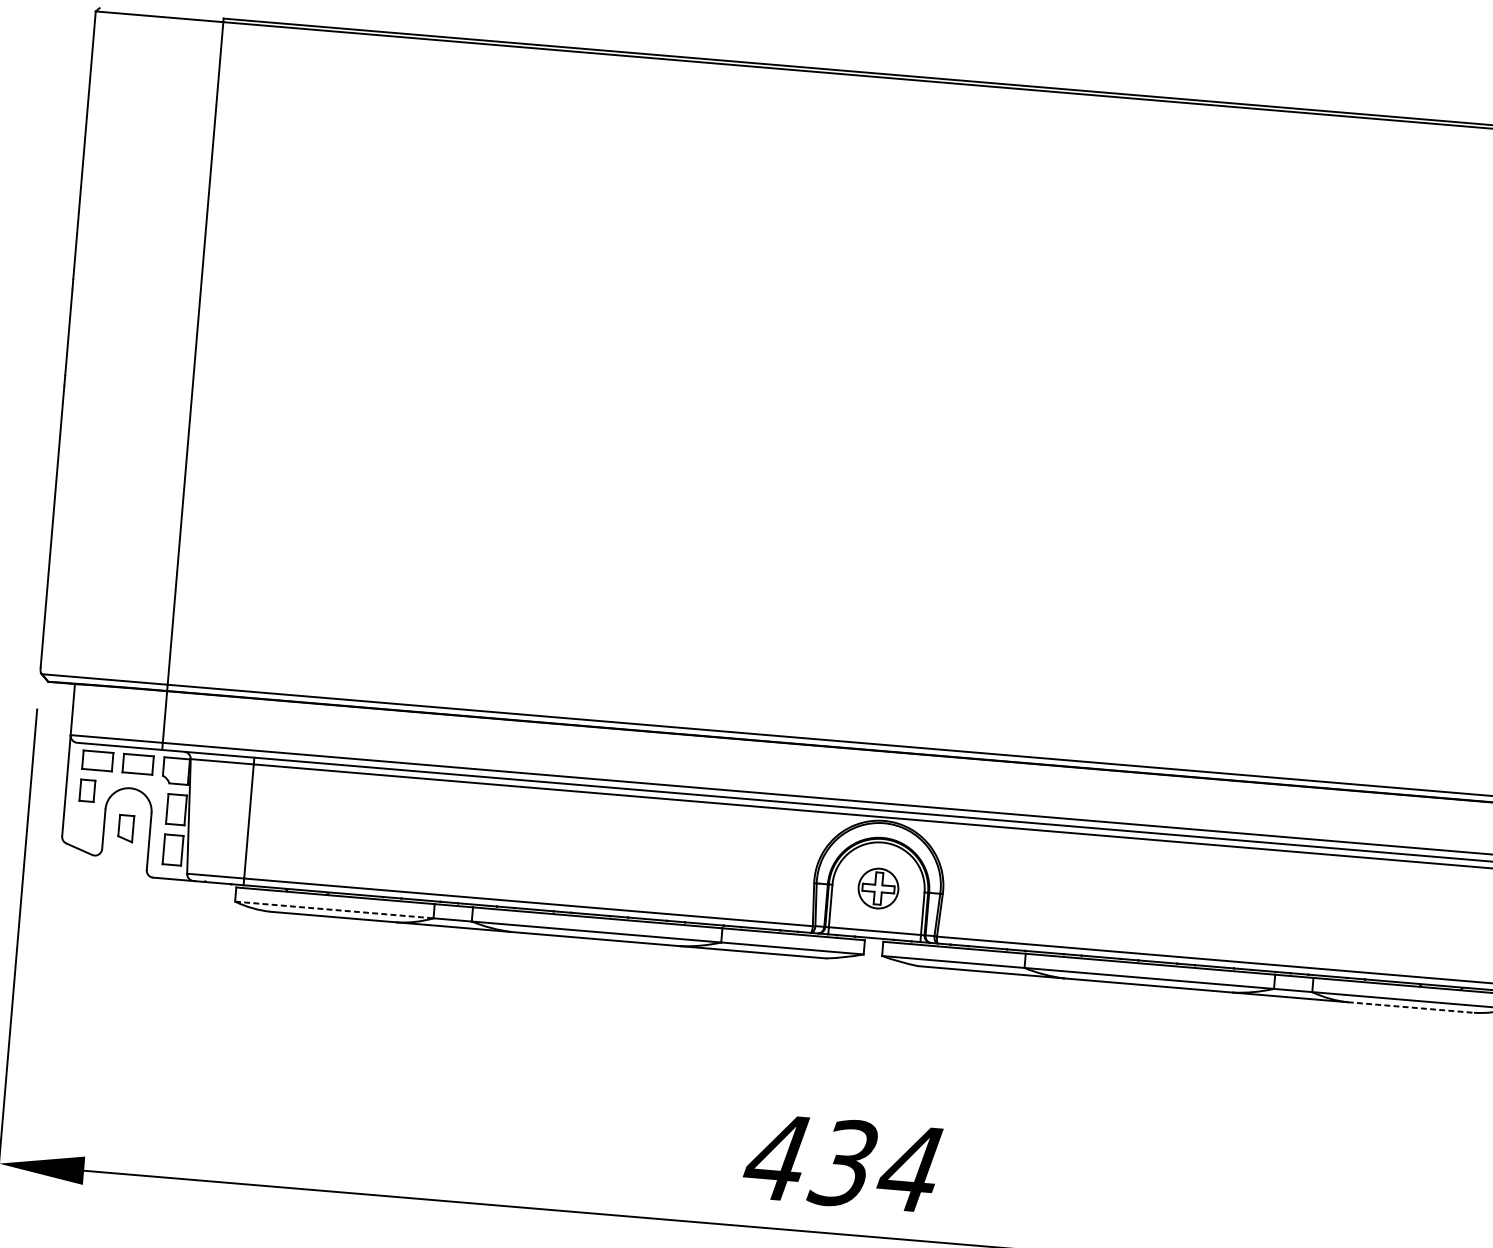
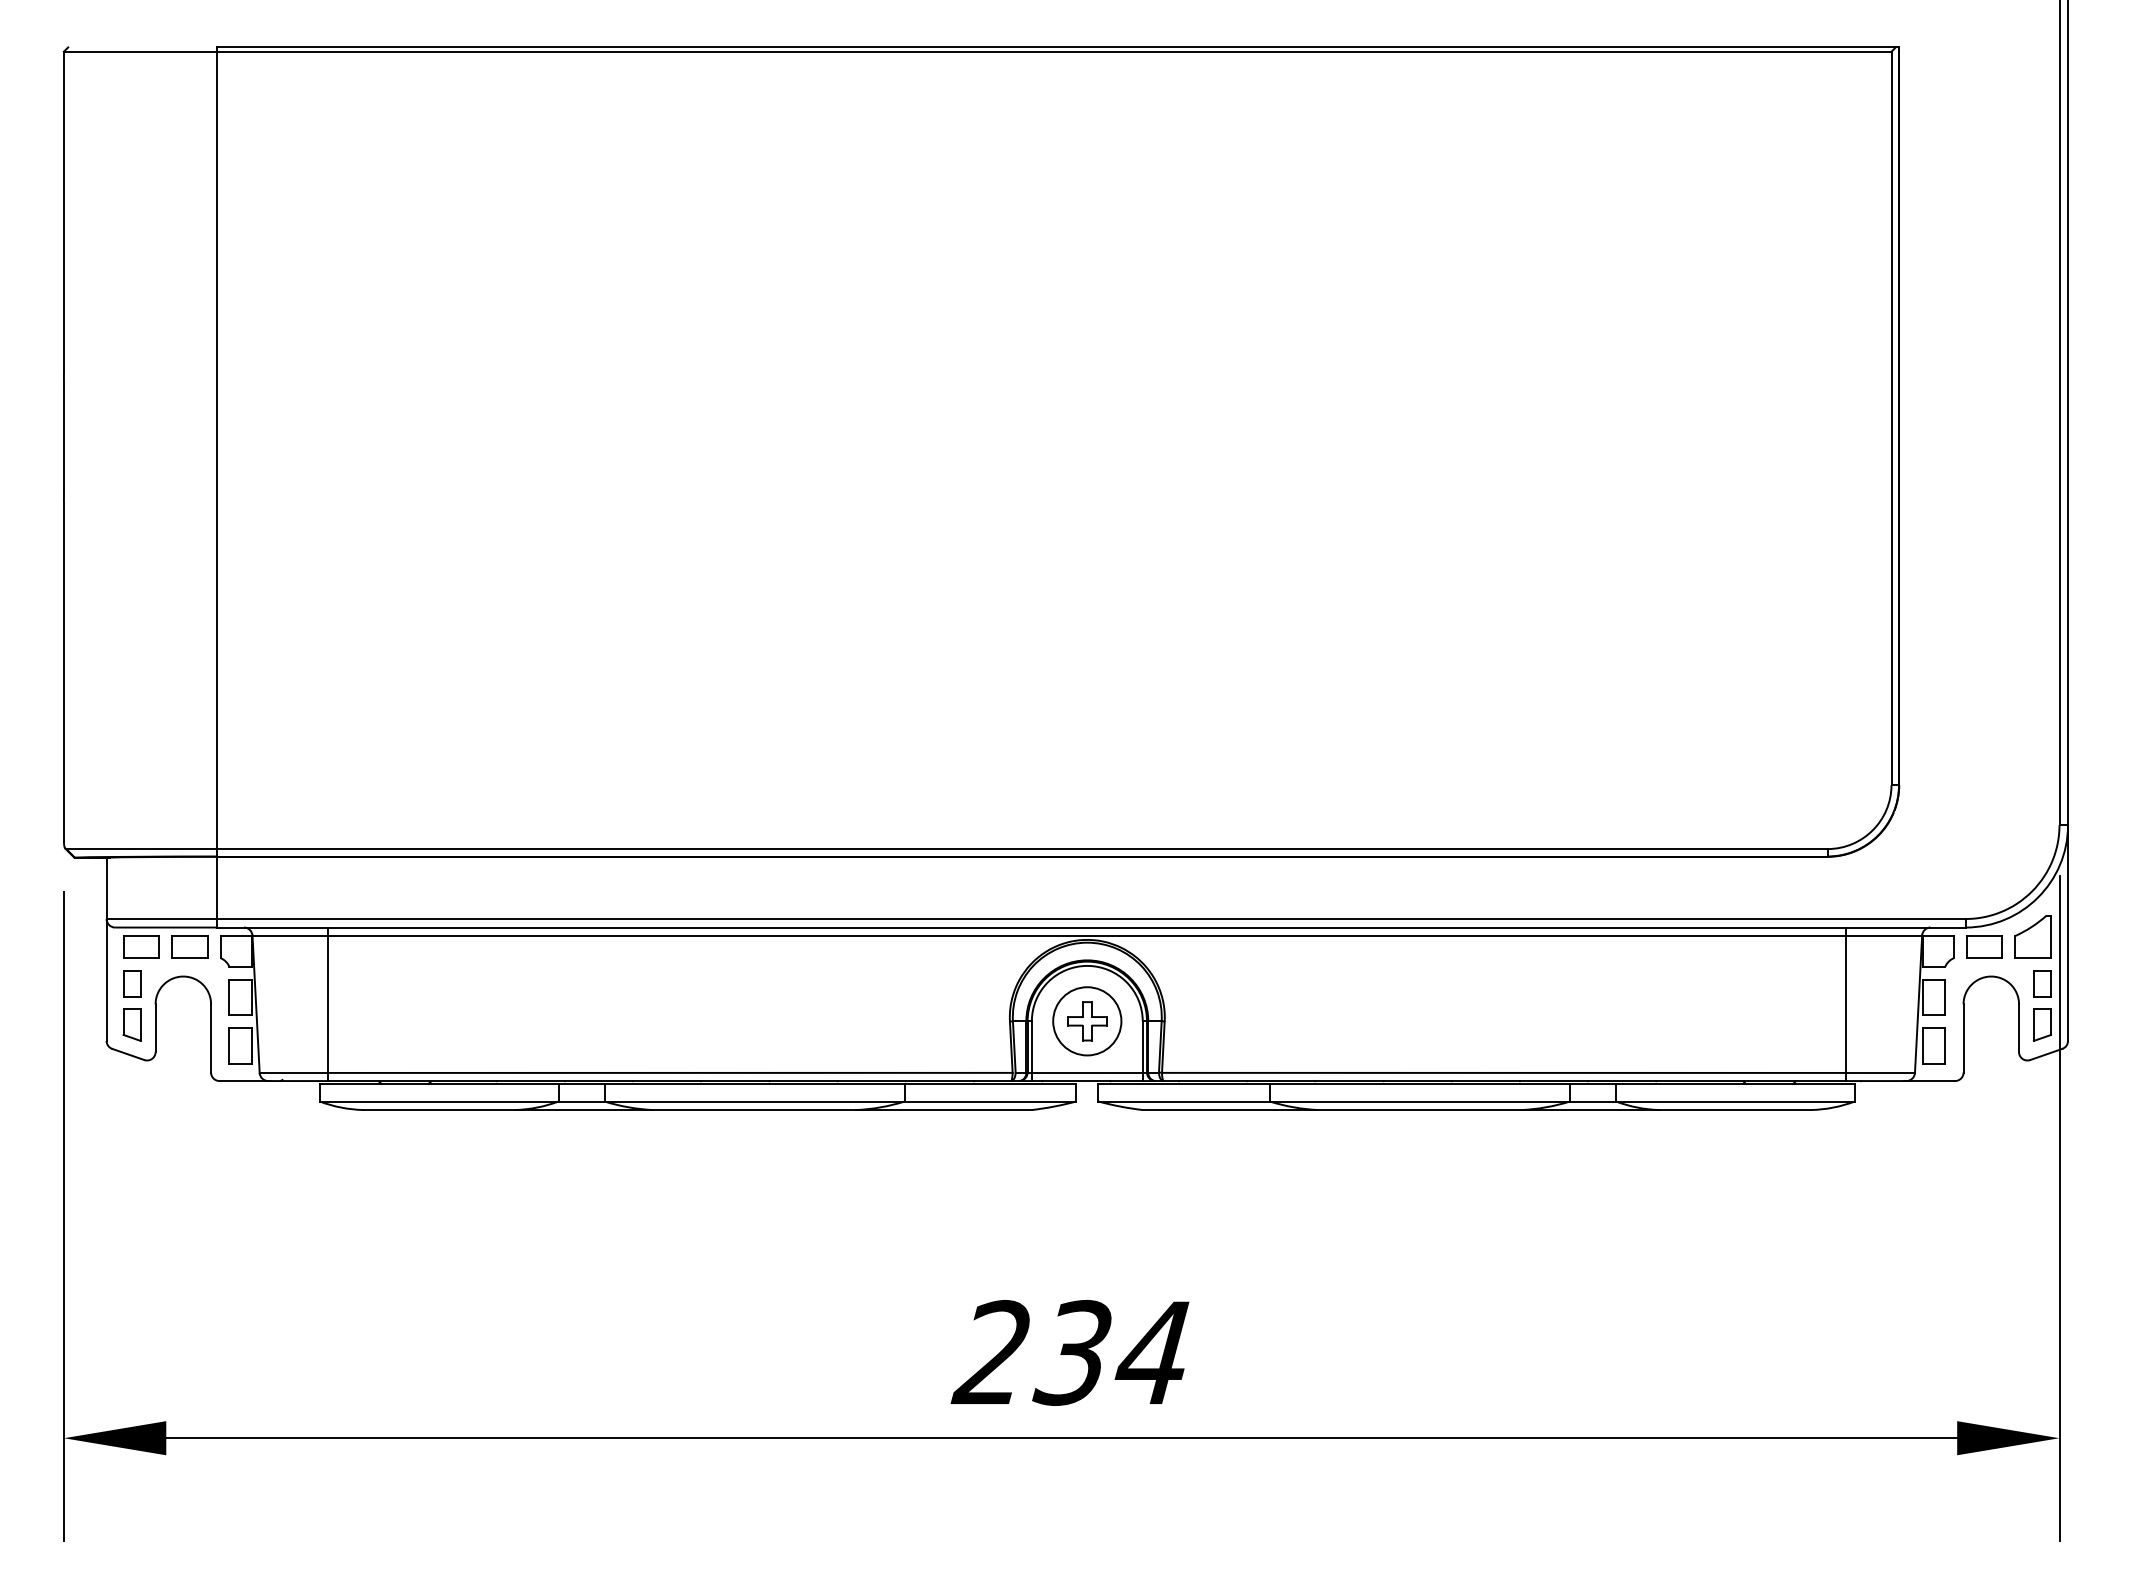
part: (125, 828) -> (131, 1024), moved
circle: (878, 888) -> (1087, 1021), size x1.43
line: (334, 910) -> (439, 1101), dashed -> solid
line: (1410, 1007) -> (1735, 1110), dashed -> solid
text: (774, 1156) -> (989, 1351), 434 -> 234

